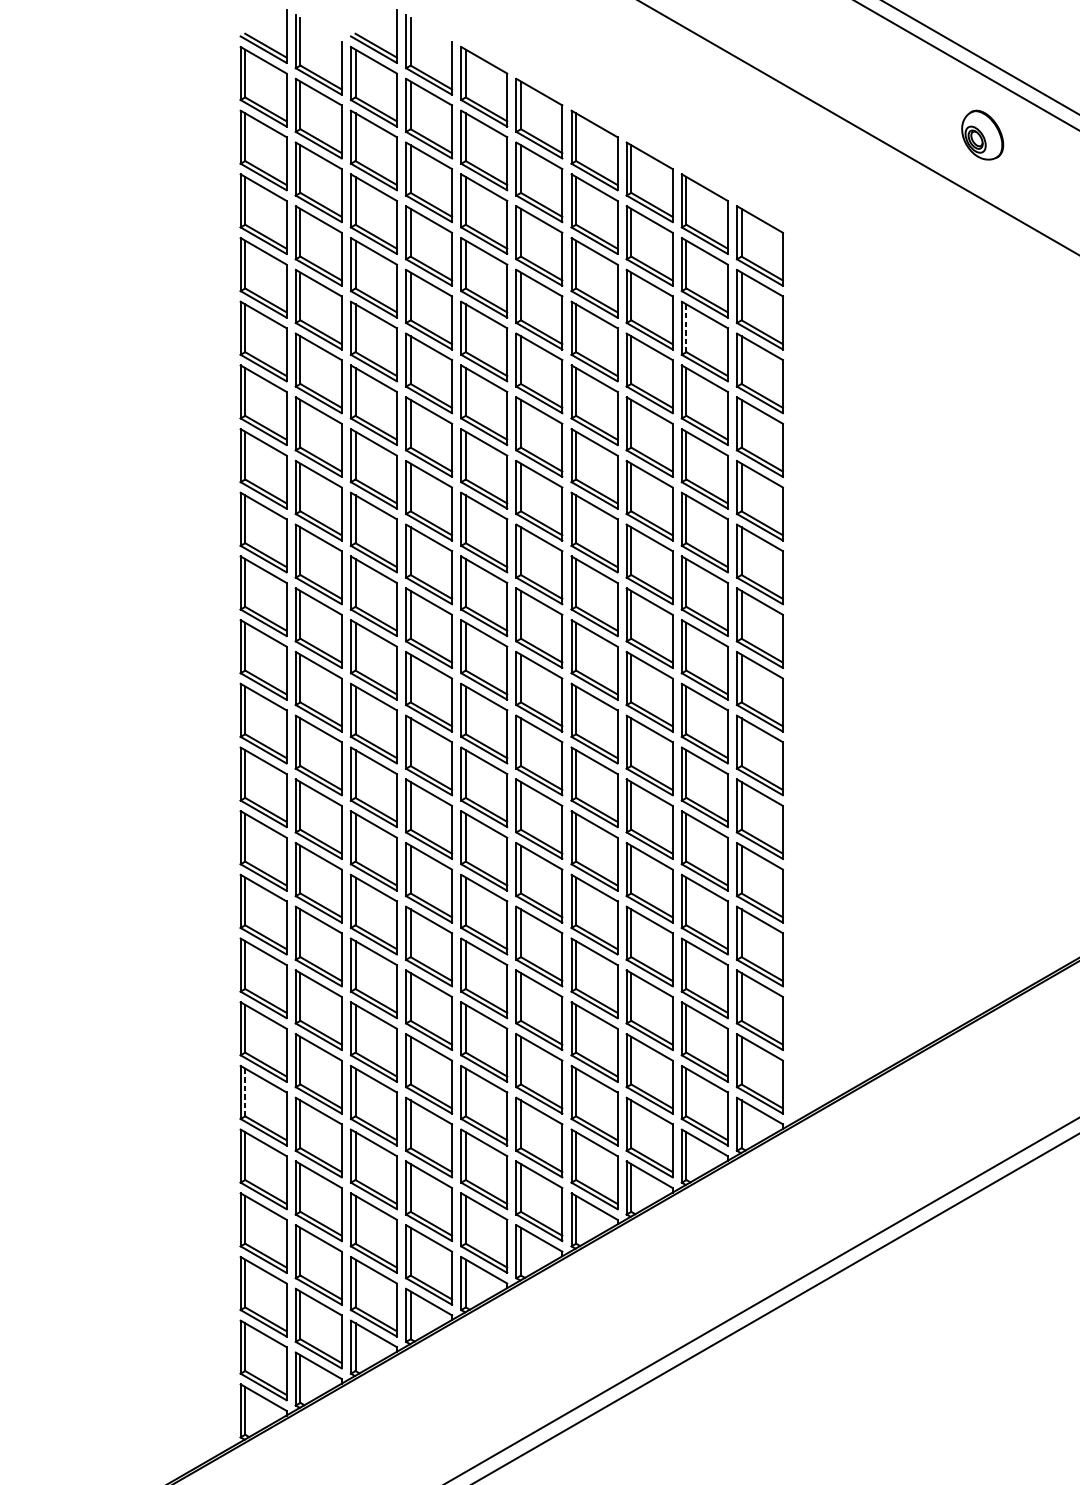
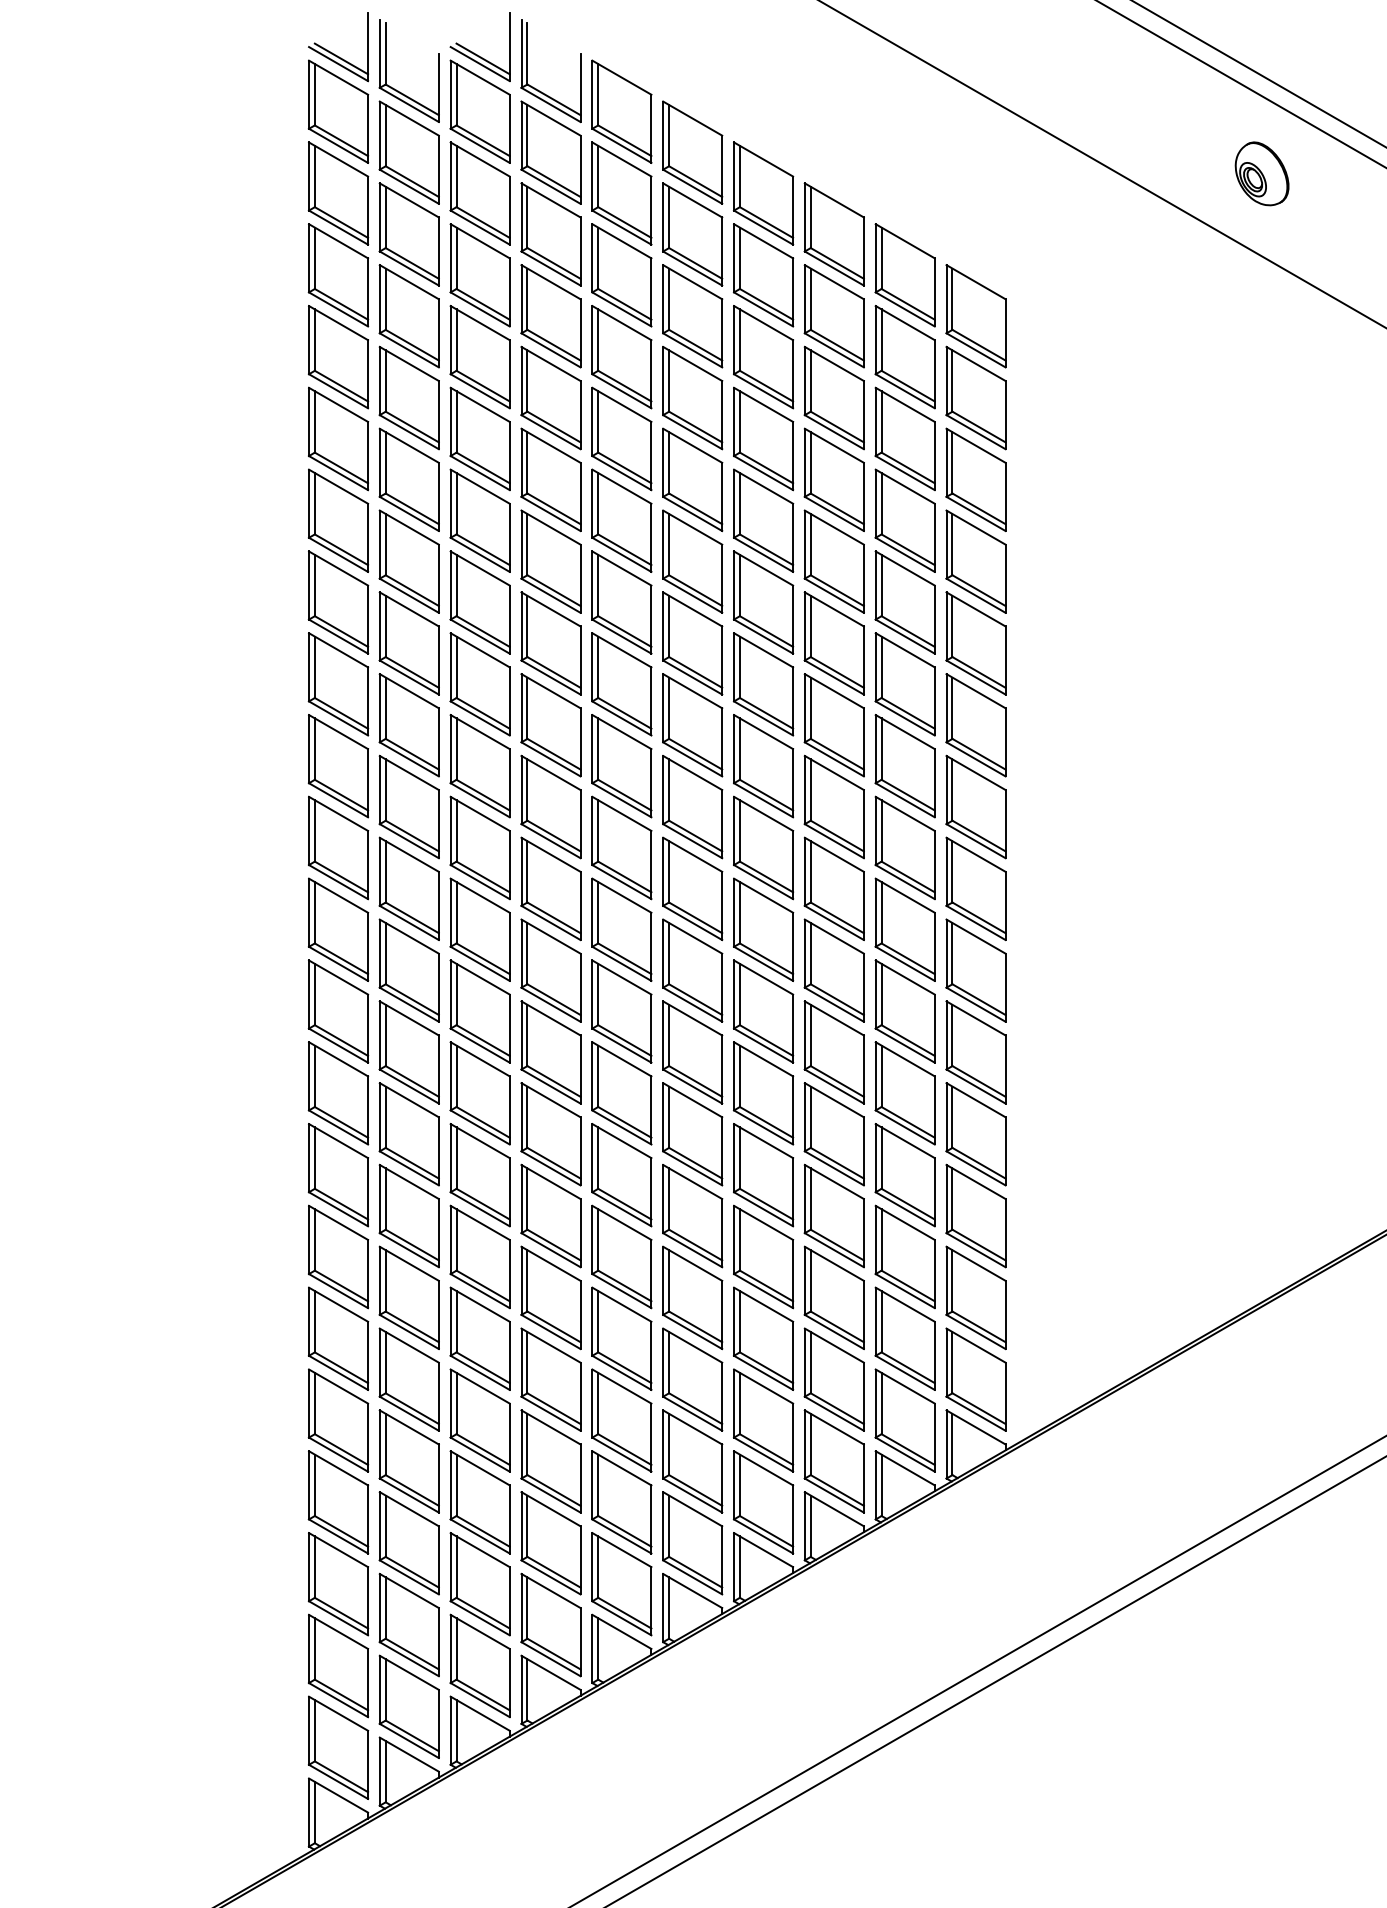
line: (686, 327) -> (881, 421), dashed -> solid
line: (244, 1092) -> (314, 1403), dashed -> solid

